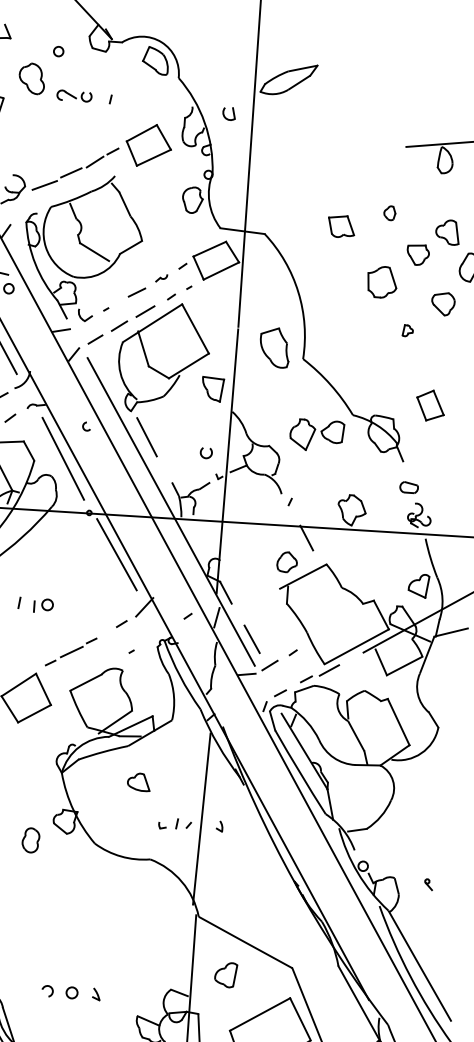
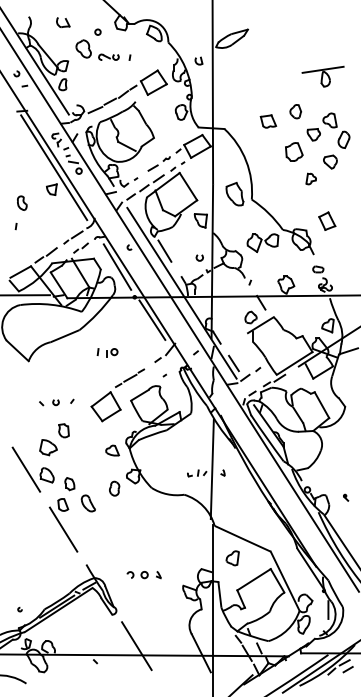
part: (389, 212) -> (295, 111), size x1.67
part: (406, 329) -> (310, 178), size x1.67
part: (138, 781) -> (112, 450), moved

